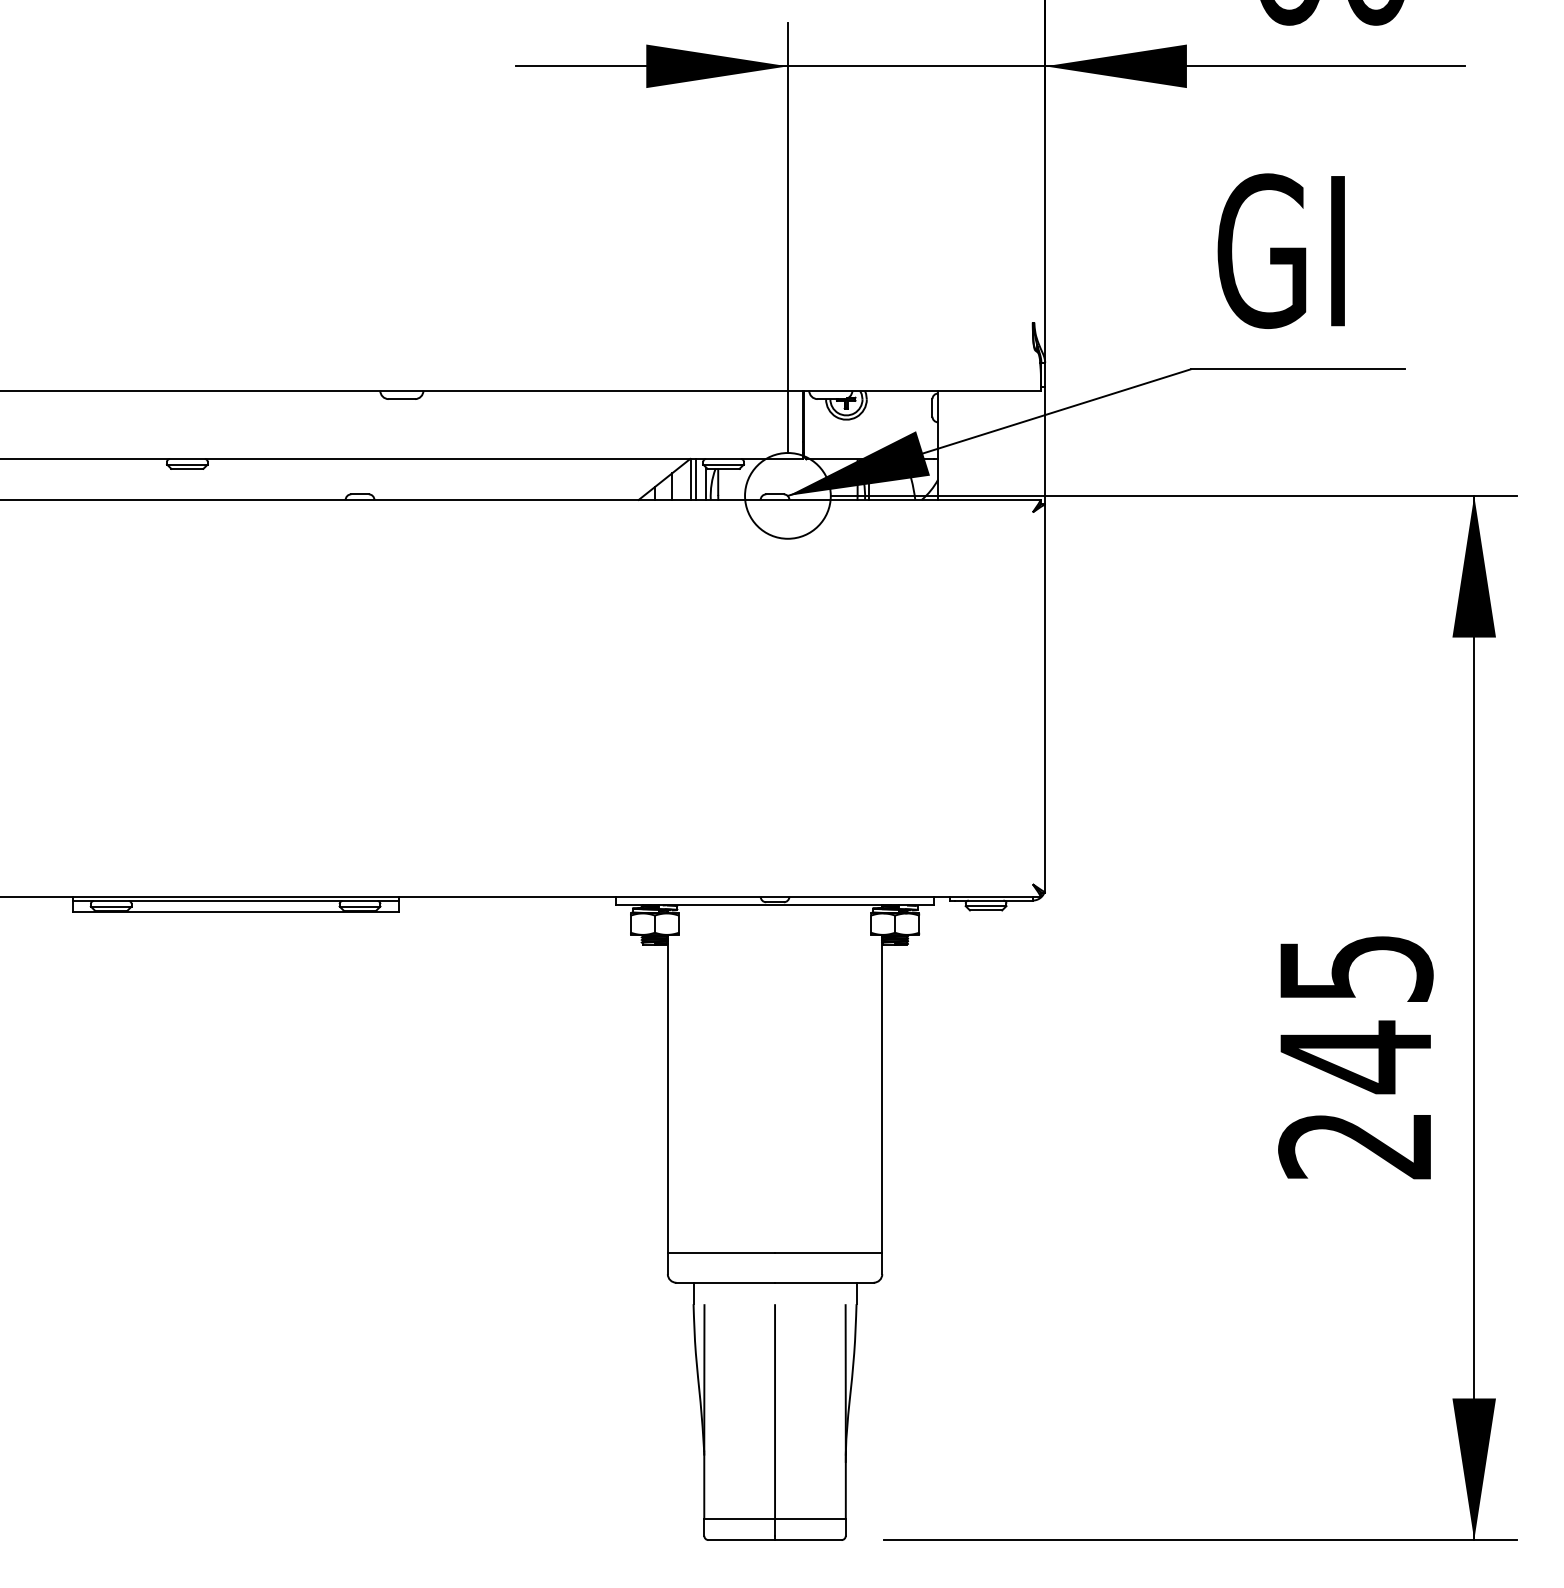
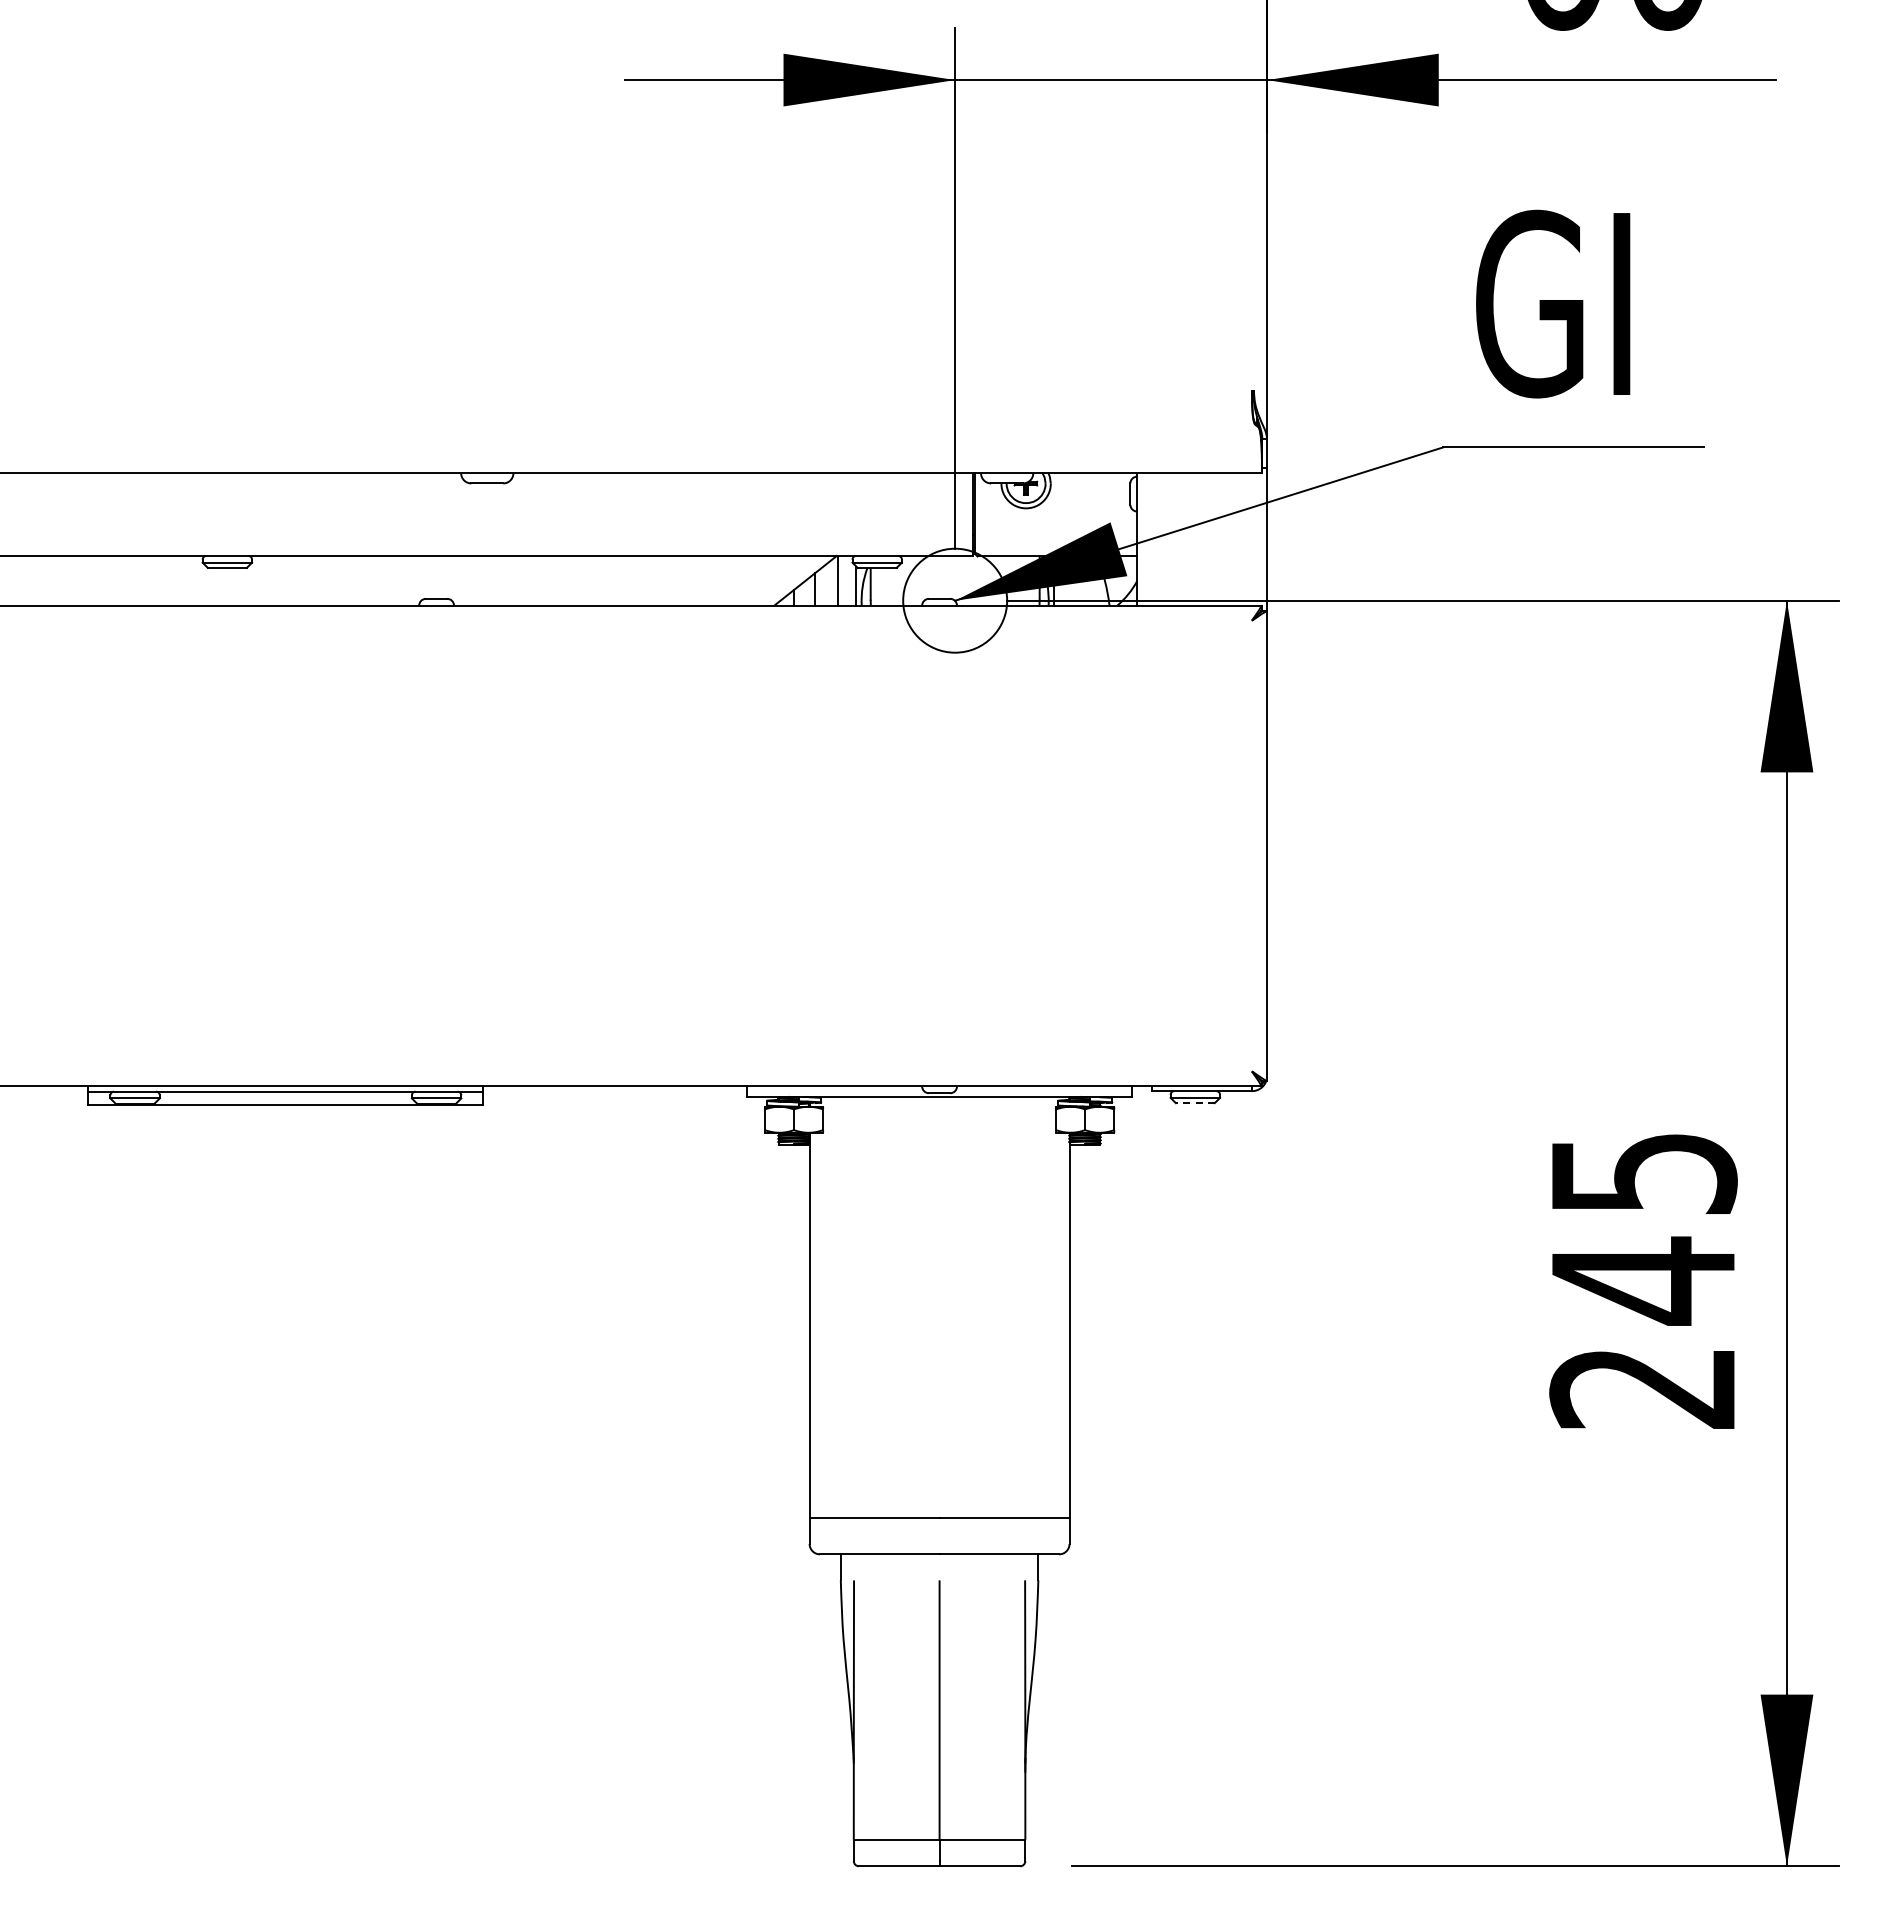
line: (695, 479) -> (843, 580), removed
line: (985, 910) -> (1194, 1103), solid -> dashed

